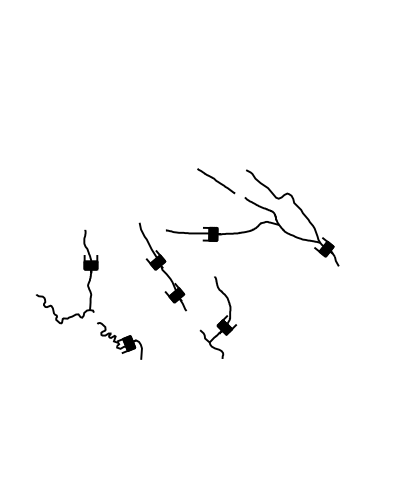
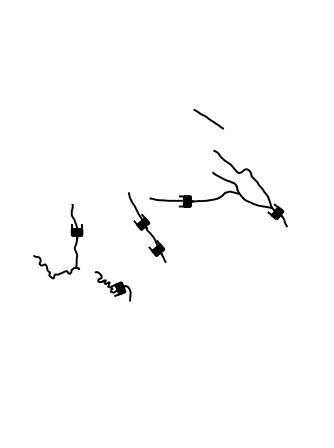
line: (215, 180) -> (208, 118), moved
part: (82, 269) -> (70, 235), moved
part: (218, 317) -> (191, 267), removed

